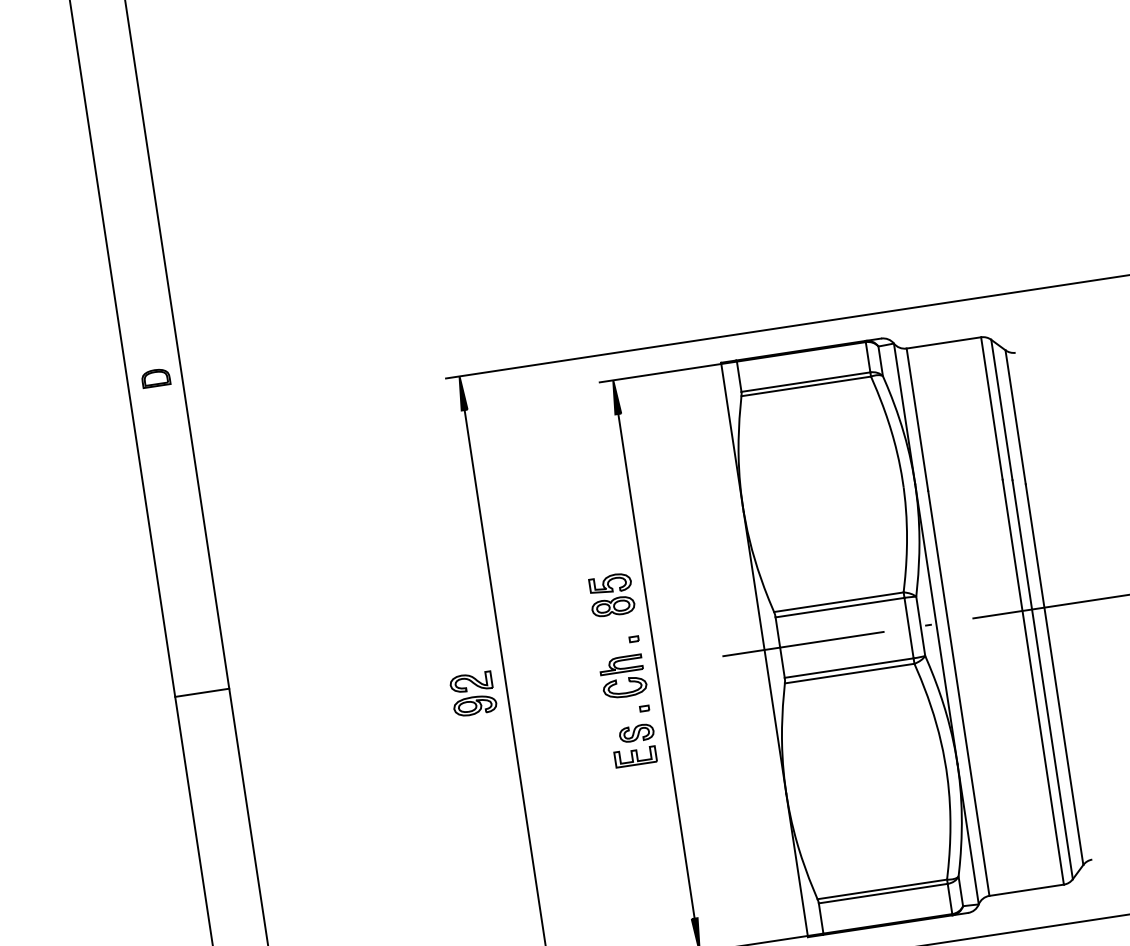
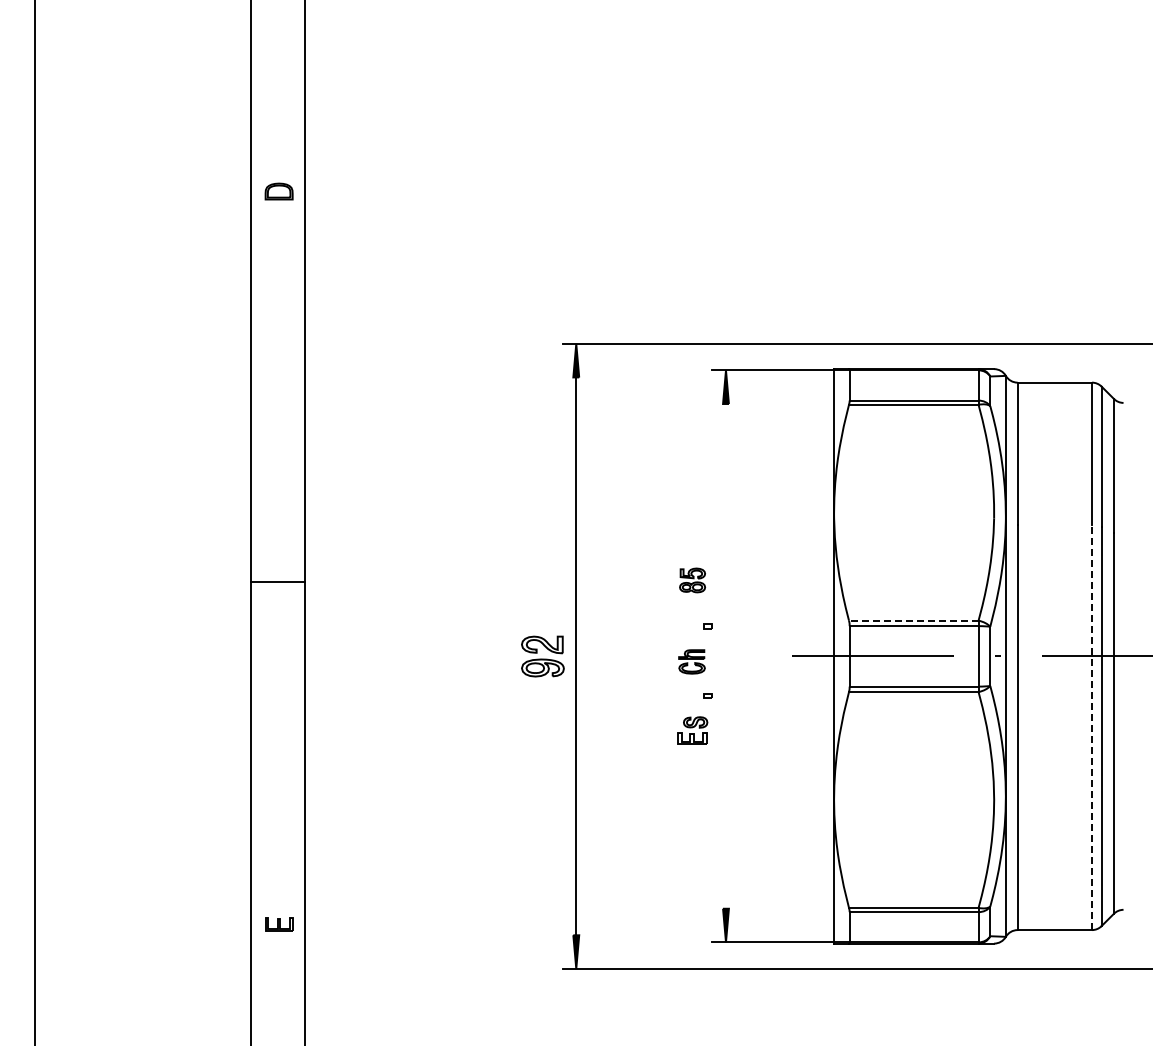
part: (155, 378) -> (278, 191), moved
part: (611, 595) -> (692, 580), size x0.6
line: (838, 602) -> (913, 620), solid -> dashed
line: (656, 666) -> (725, 656), removed
part: (622, 676) -> (691, 661), size x0.6
line: (1033, 682) -> (1092, 727), solid -> dashed
line: (201, 693) -> (277, 582), moved
part: (634, 745) -> (692, 730), size x0.7

